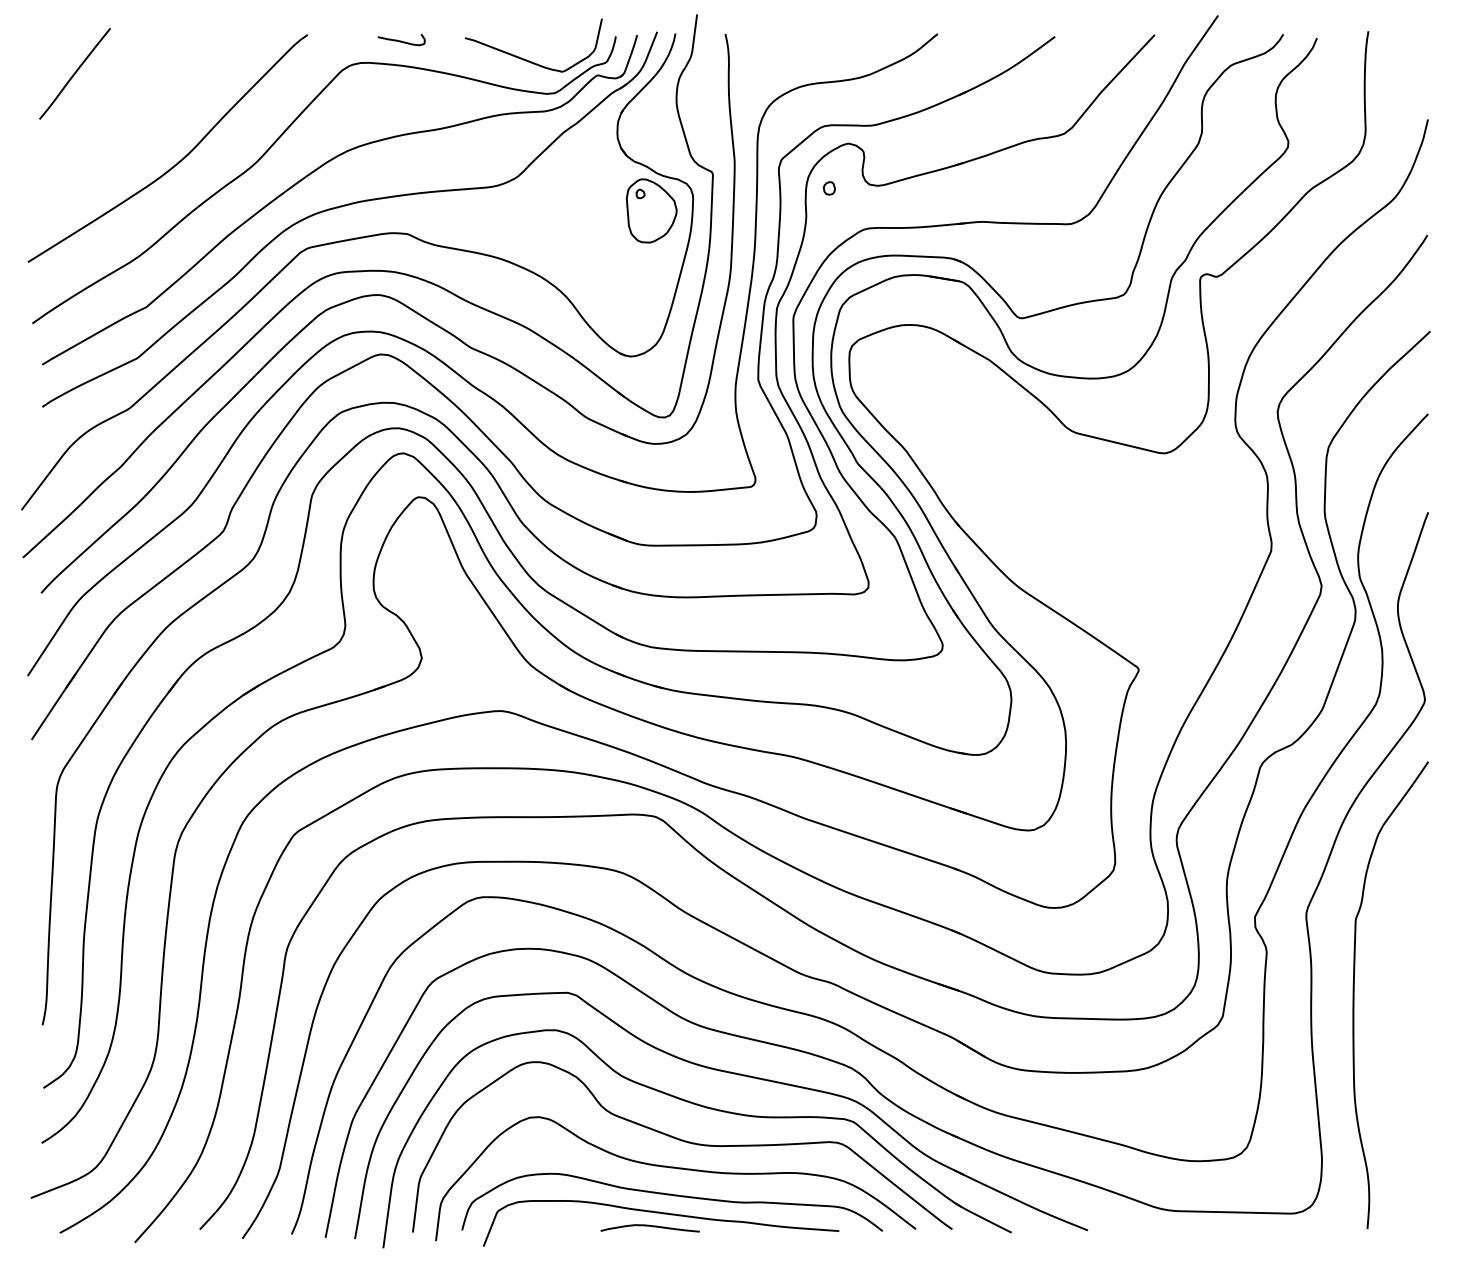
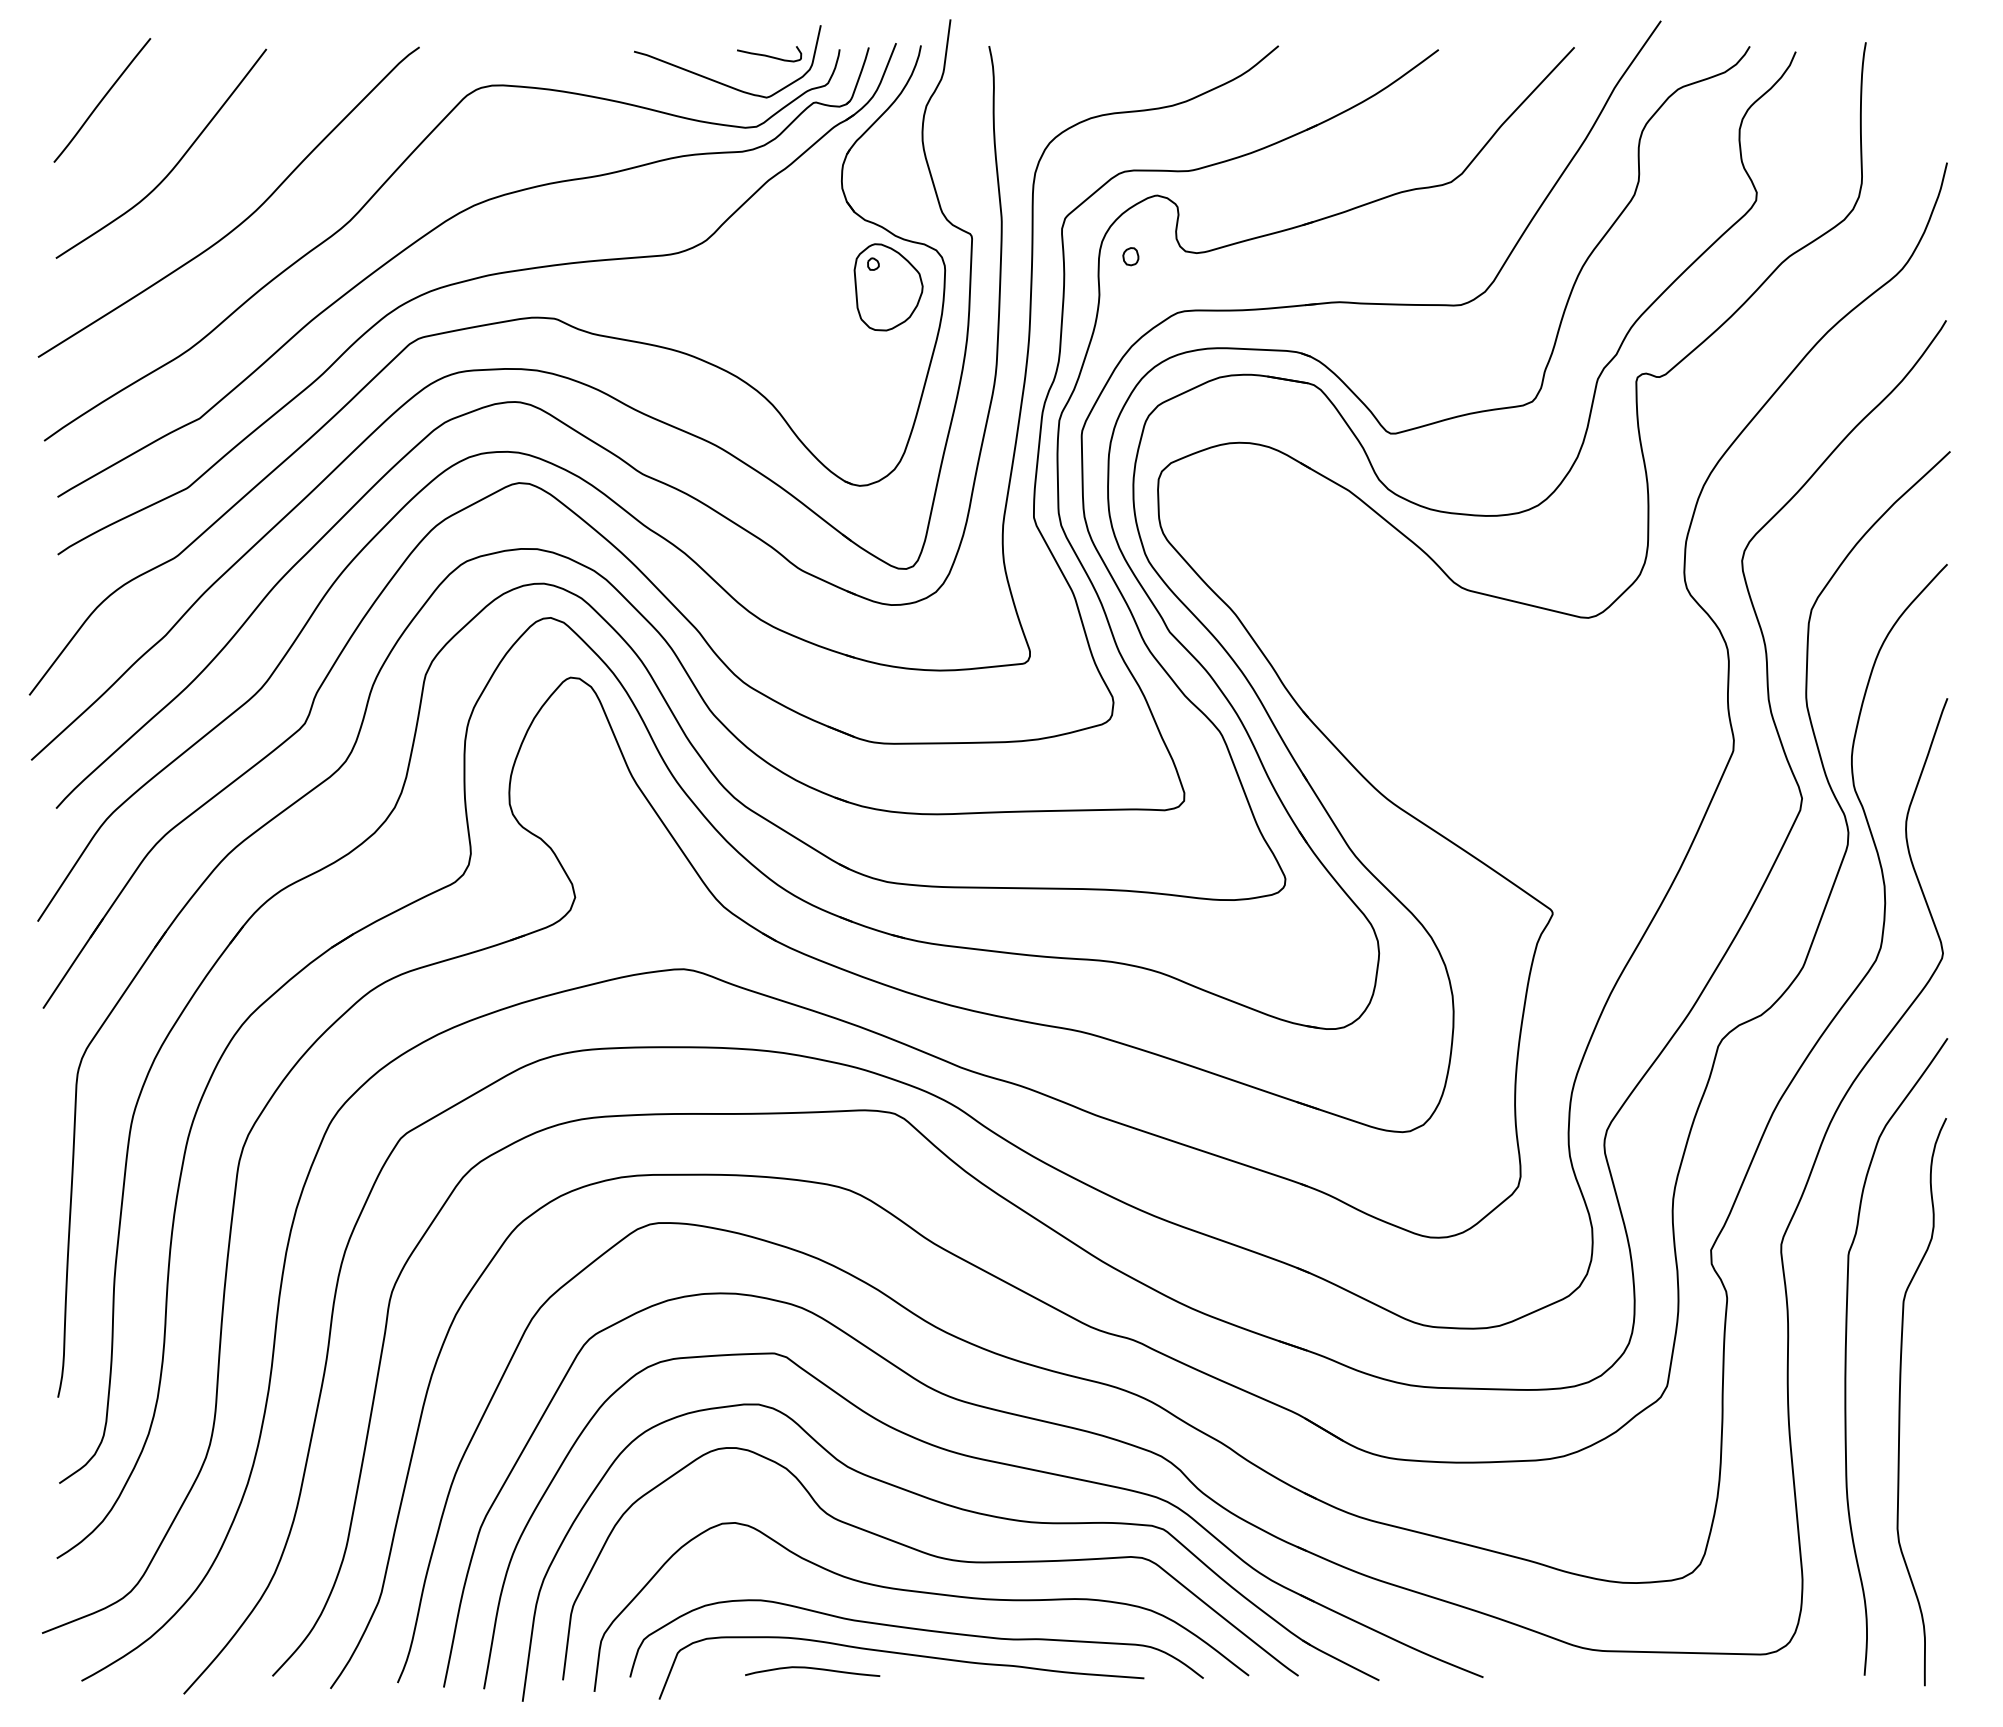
curve: (401, 40) -> (769, 55), moved
curve: (127, 121) -> (174, 165), added
curve: (1393, 1028) -> (1900, 1402), added
curve: (650, 1226) -> (812, 1669), moved

